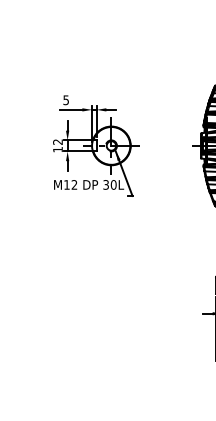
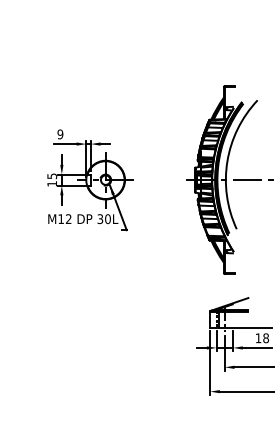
text: (66, 99) -> (60, 133), 5 -> 9
text: (58, 142) -> (52, 176), 12 -> 15

